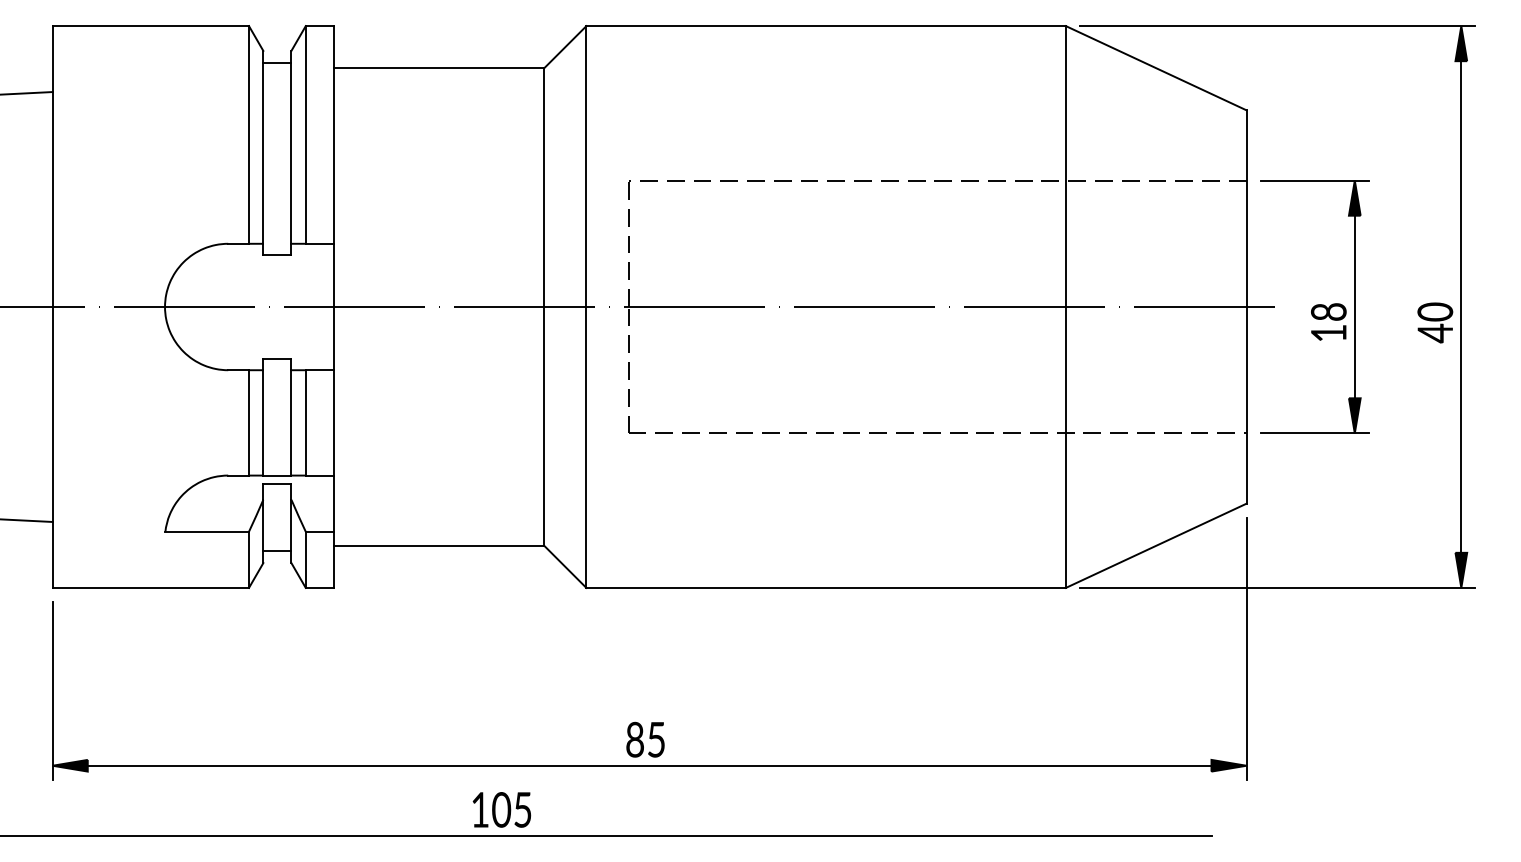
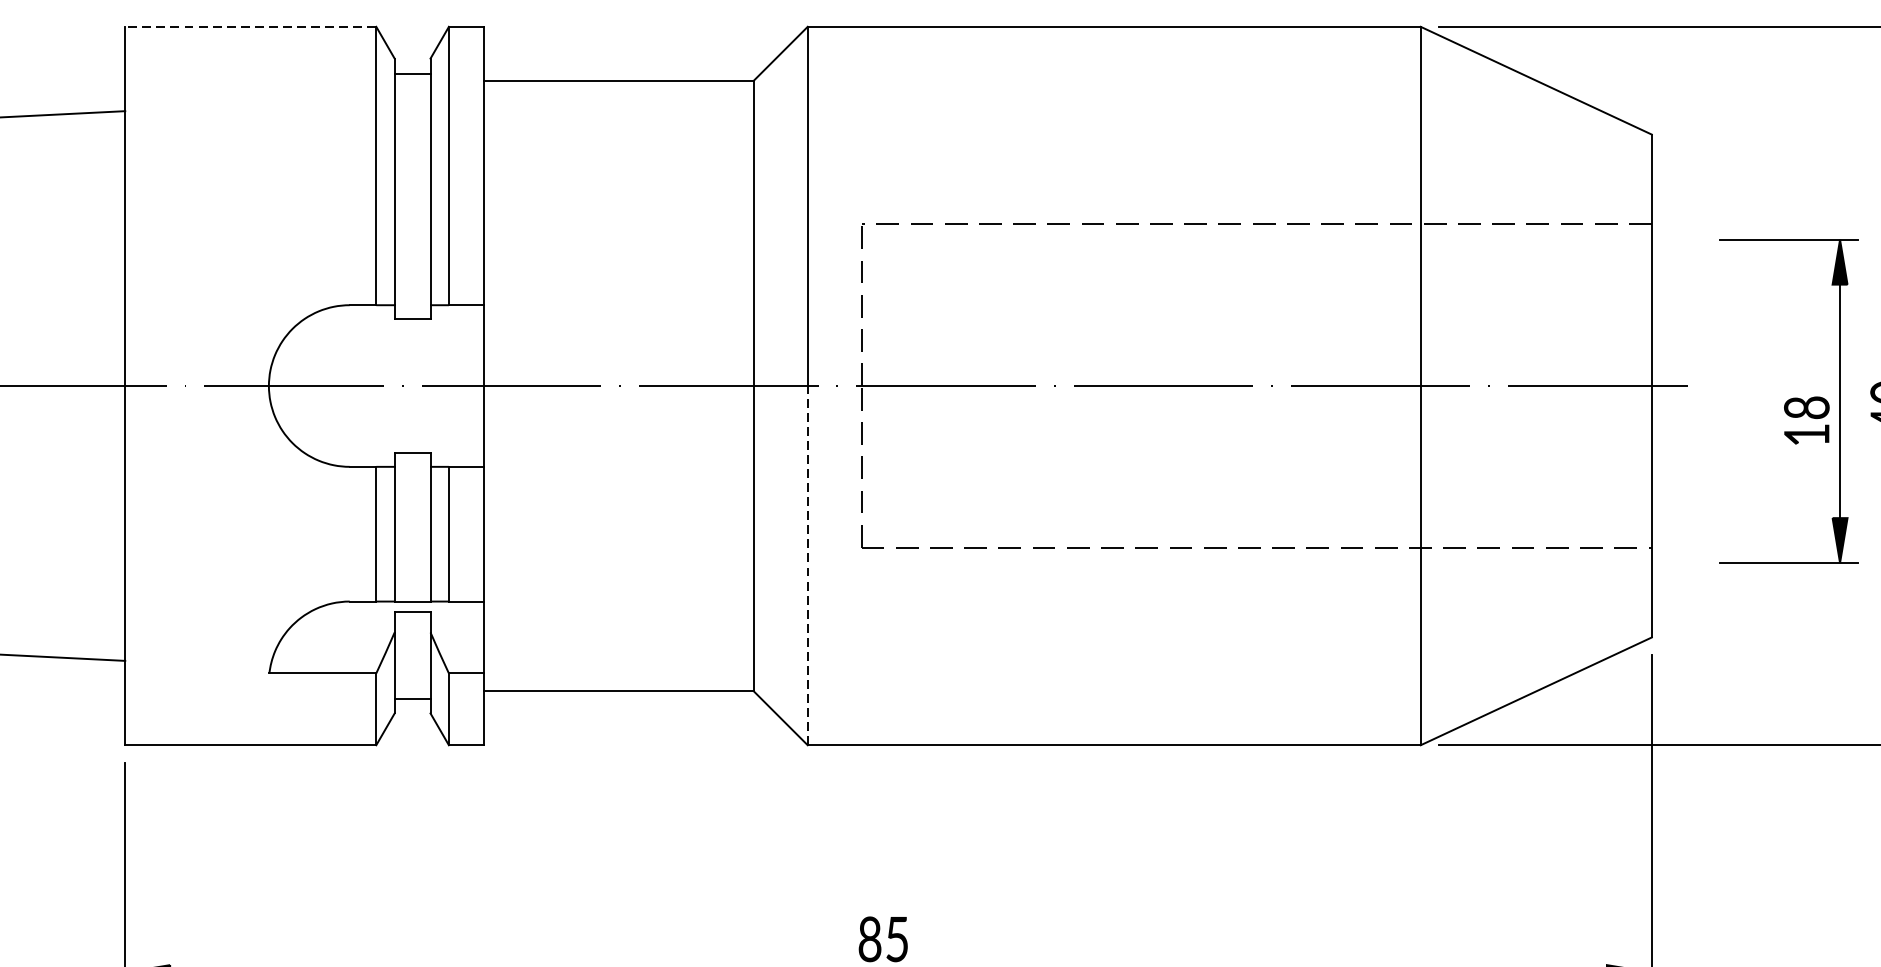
line: (150, 26) -> (250, 27), solid -> dashed
part: (1314, 306) -> (1788, 400), moved
line: (586, 446) -> (807, 564), solid -> dashed

